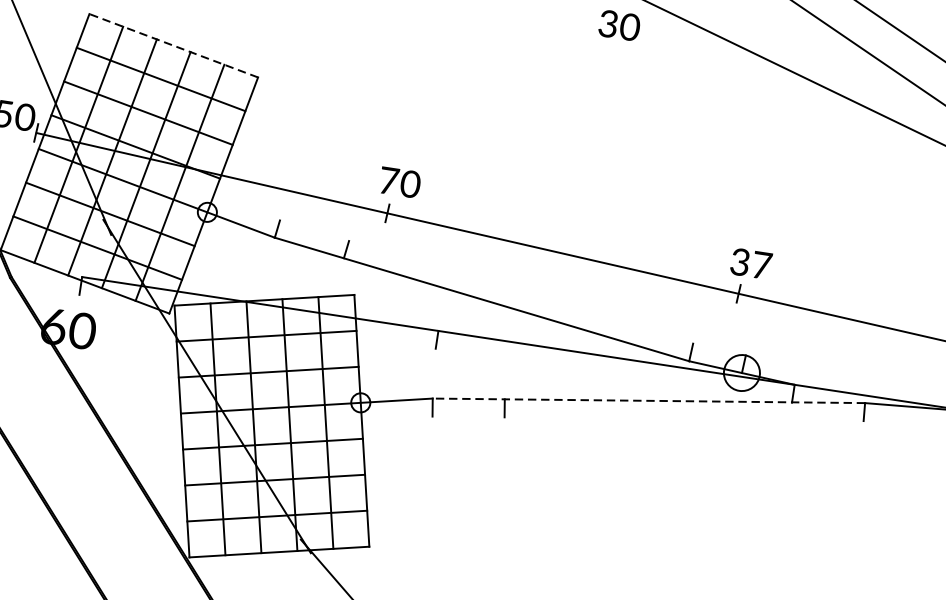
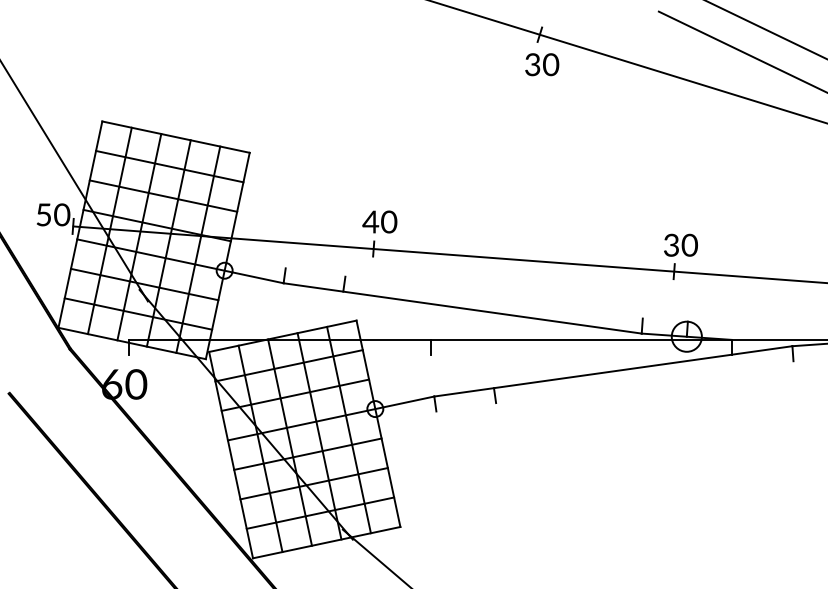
line: (173, 46) -> (175, 137), dashed -> solid
text: (388, 180) -> (370, 221), 70 -> 40
text: (761, 264) -> (689, 244), 37 -> 30
line: (649, 401) -> (613, 371), dashed -> solid

